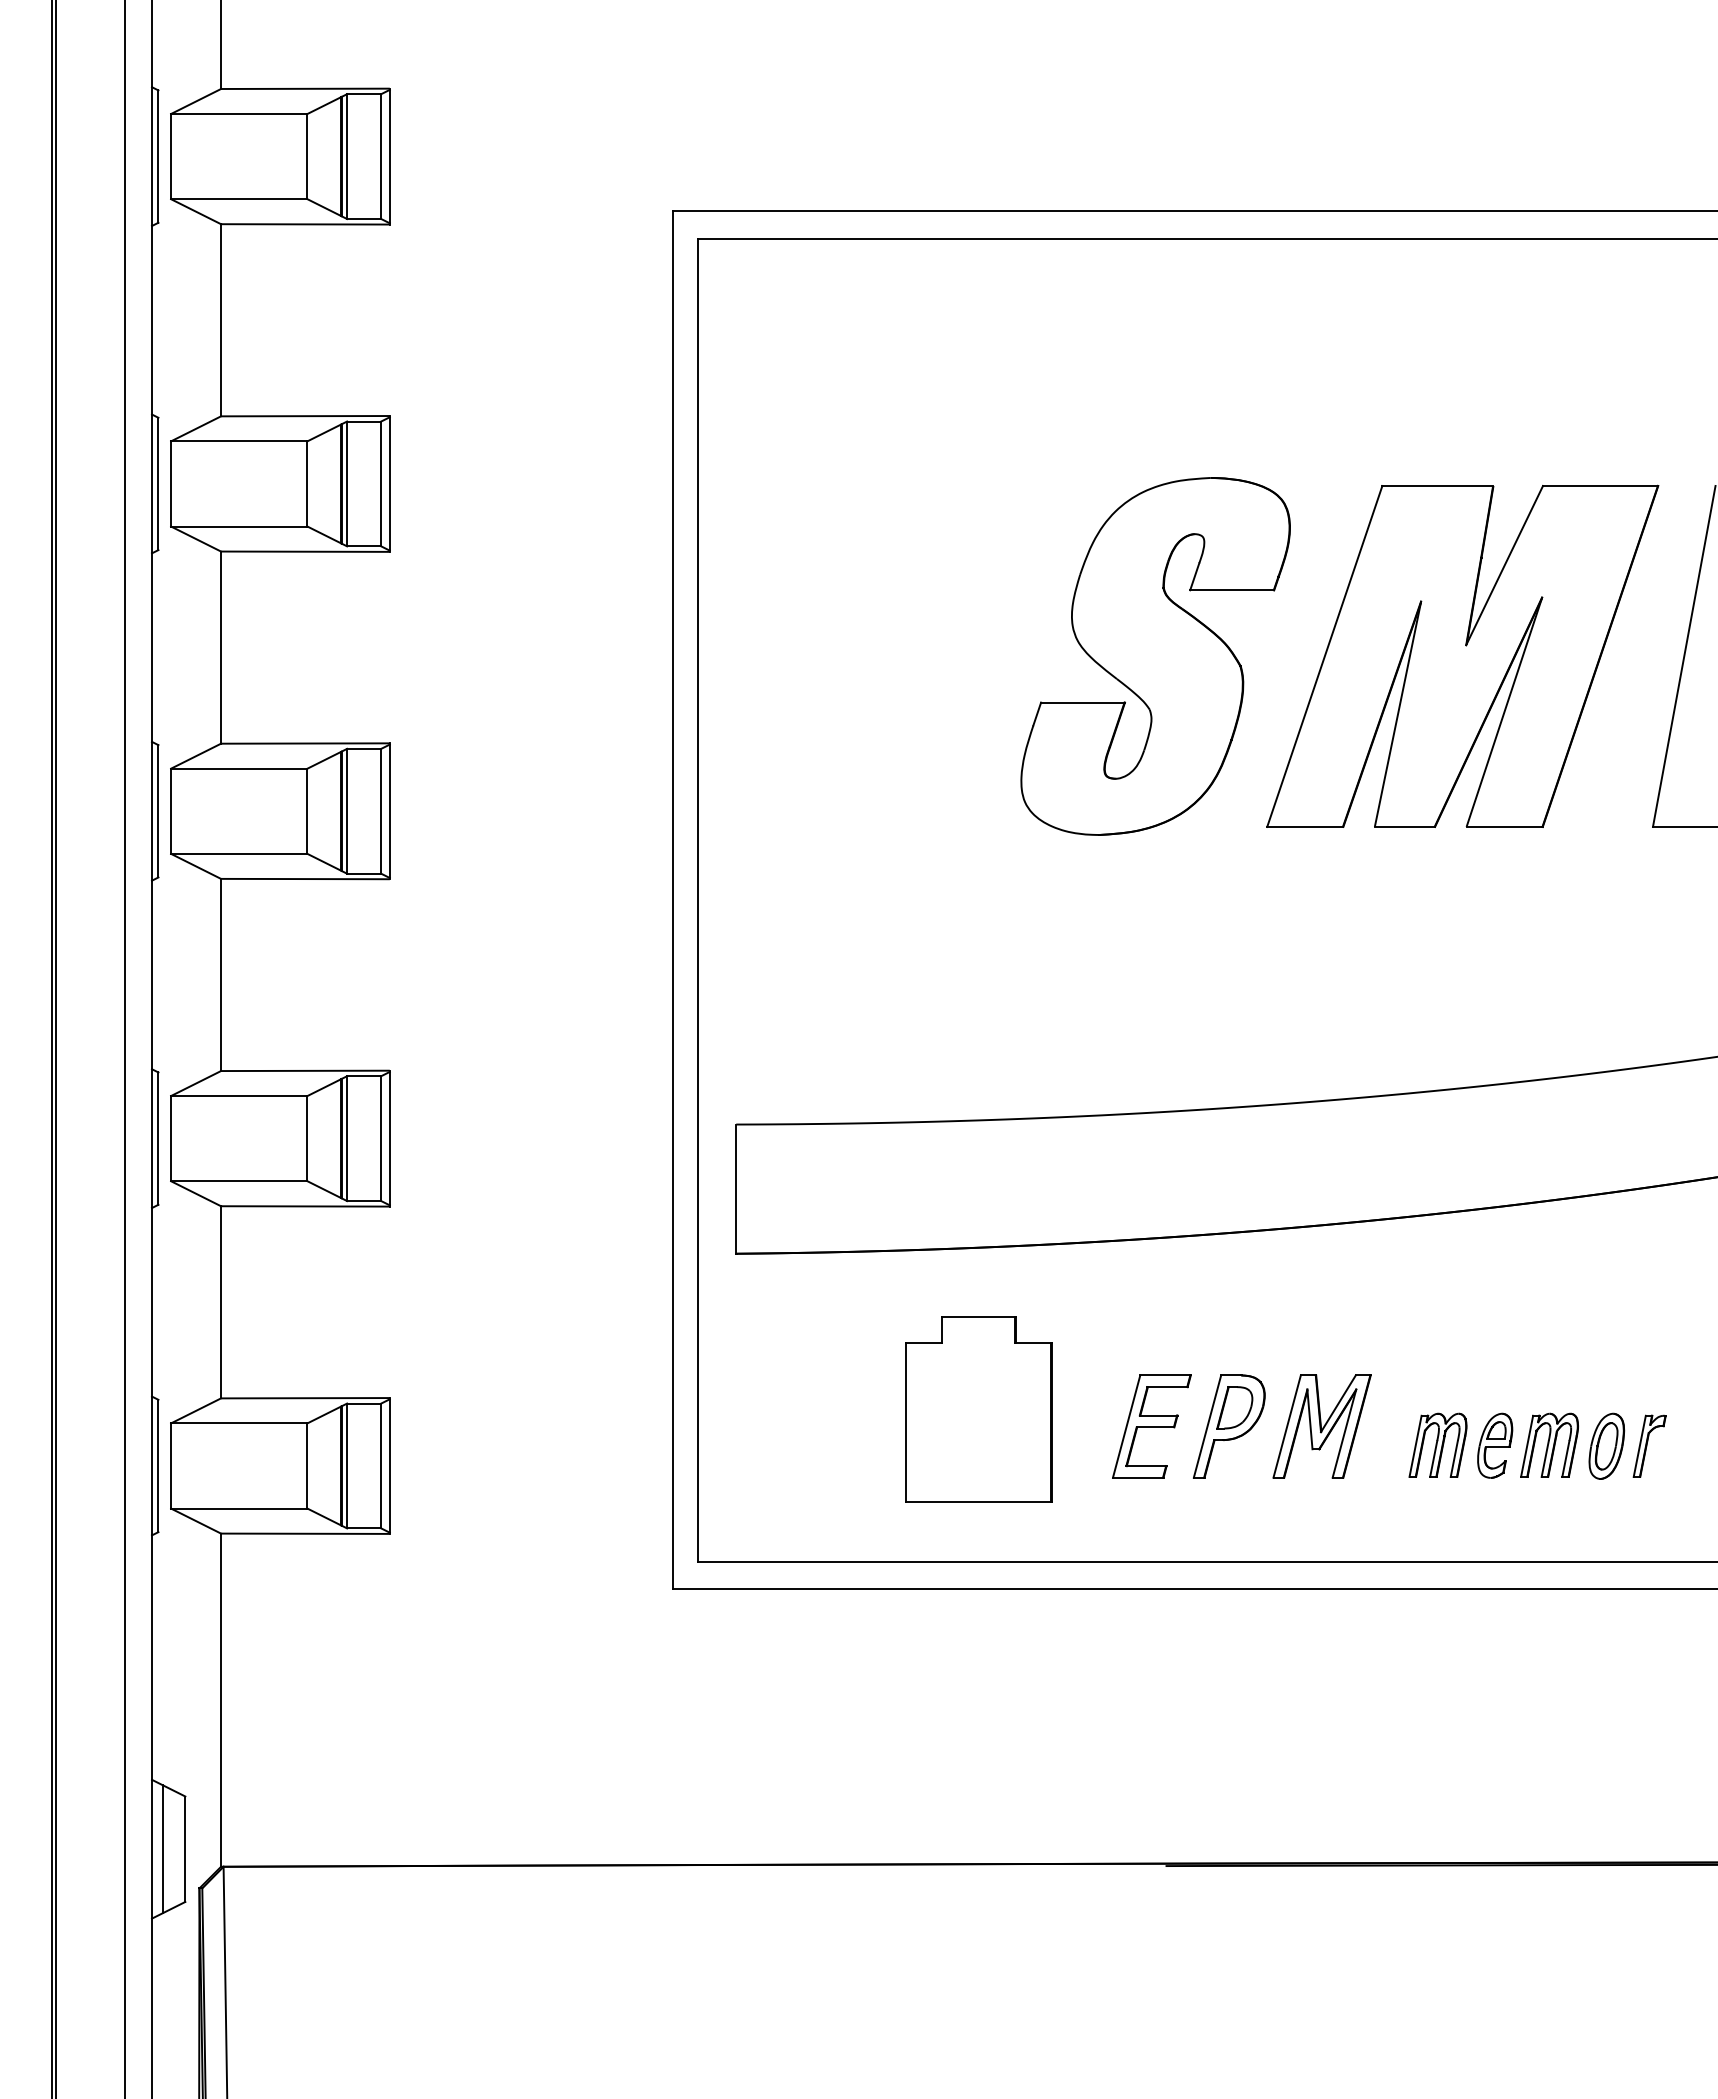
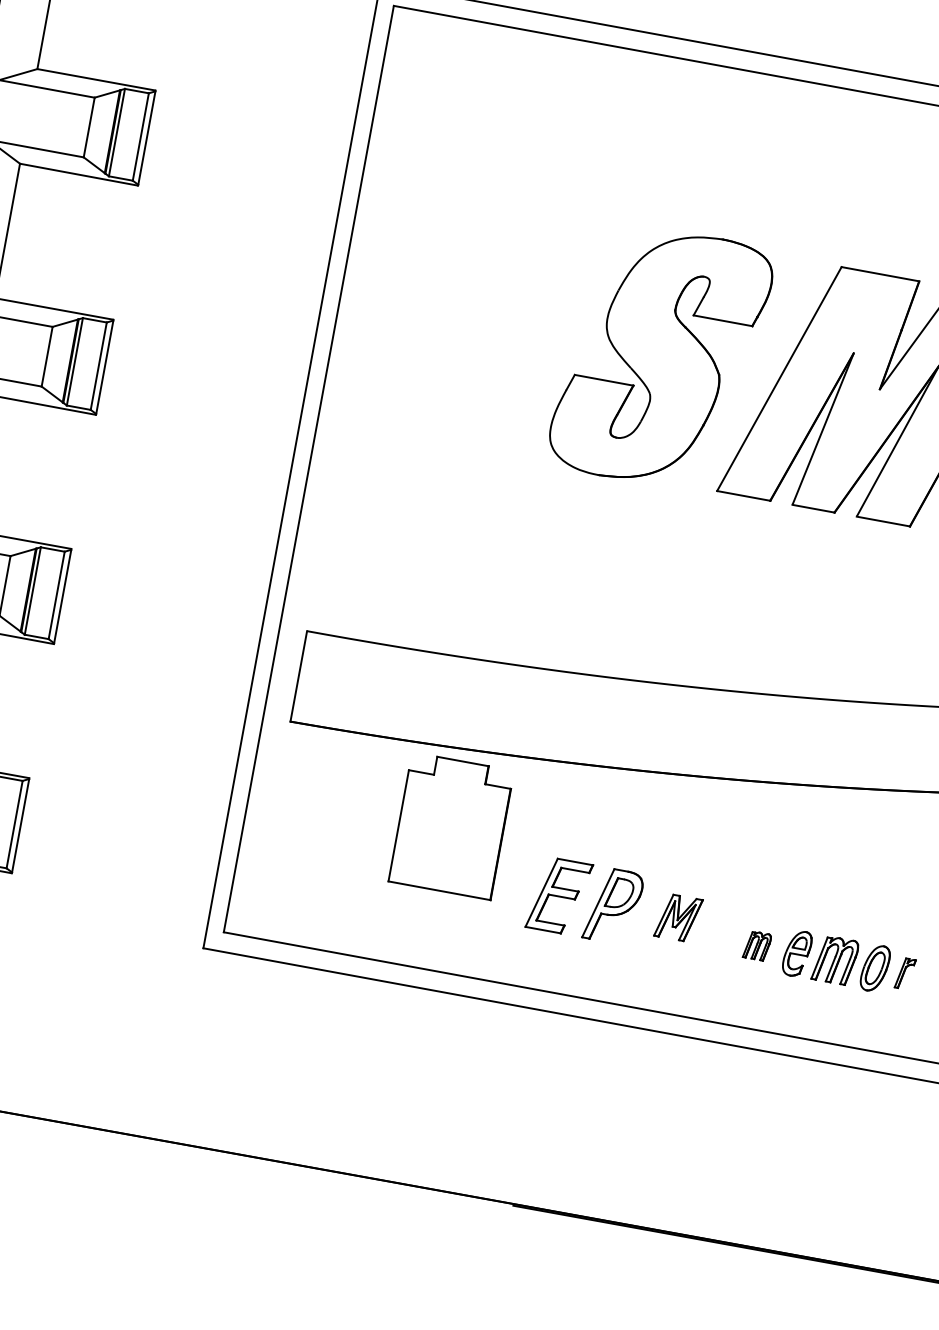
part: (978, 1409) -> (451, 826), moved
part: (1321, 1426) -> (678, 917), size x0.6
part: (1437, 1444) -> (757, 945), size x0.6
part: (1649, 1445) -> (905, 973), size x0.7

